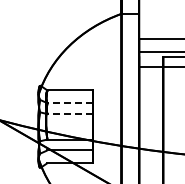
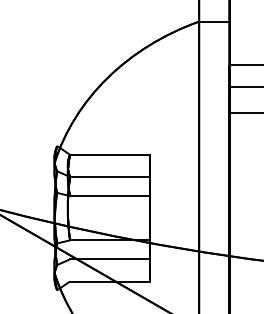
line: (70, 103) -> (110, 177), dashed -> solid
line: (70, 114) -> (110, 196), dashed -> solid

